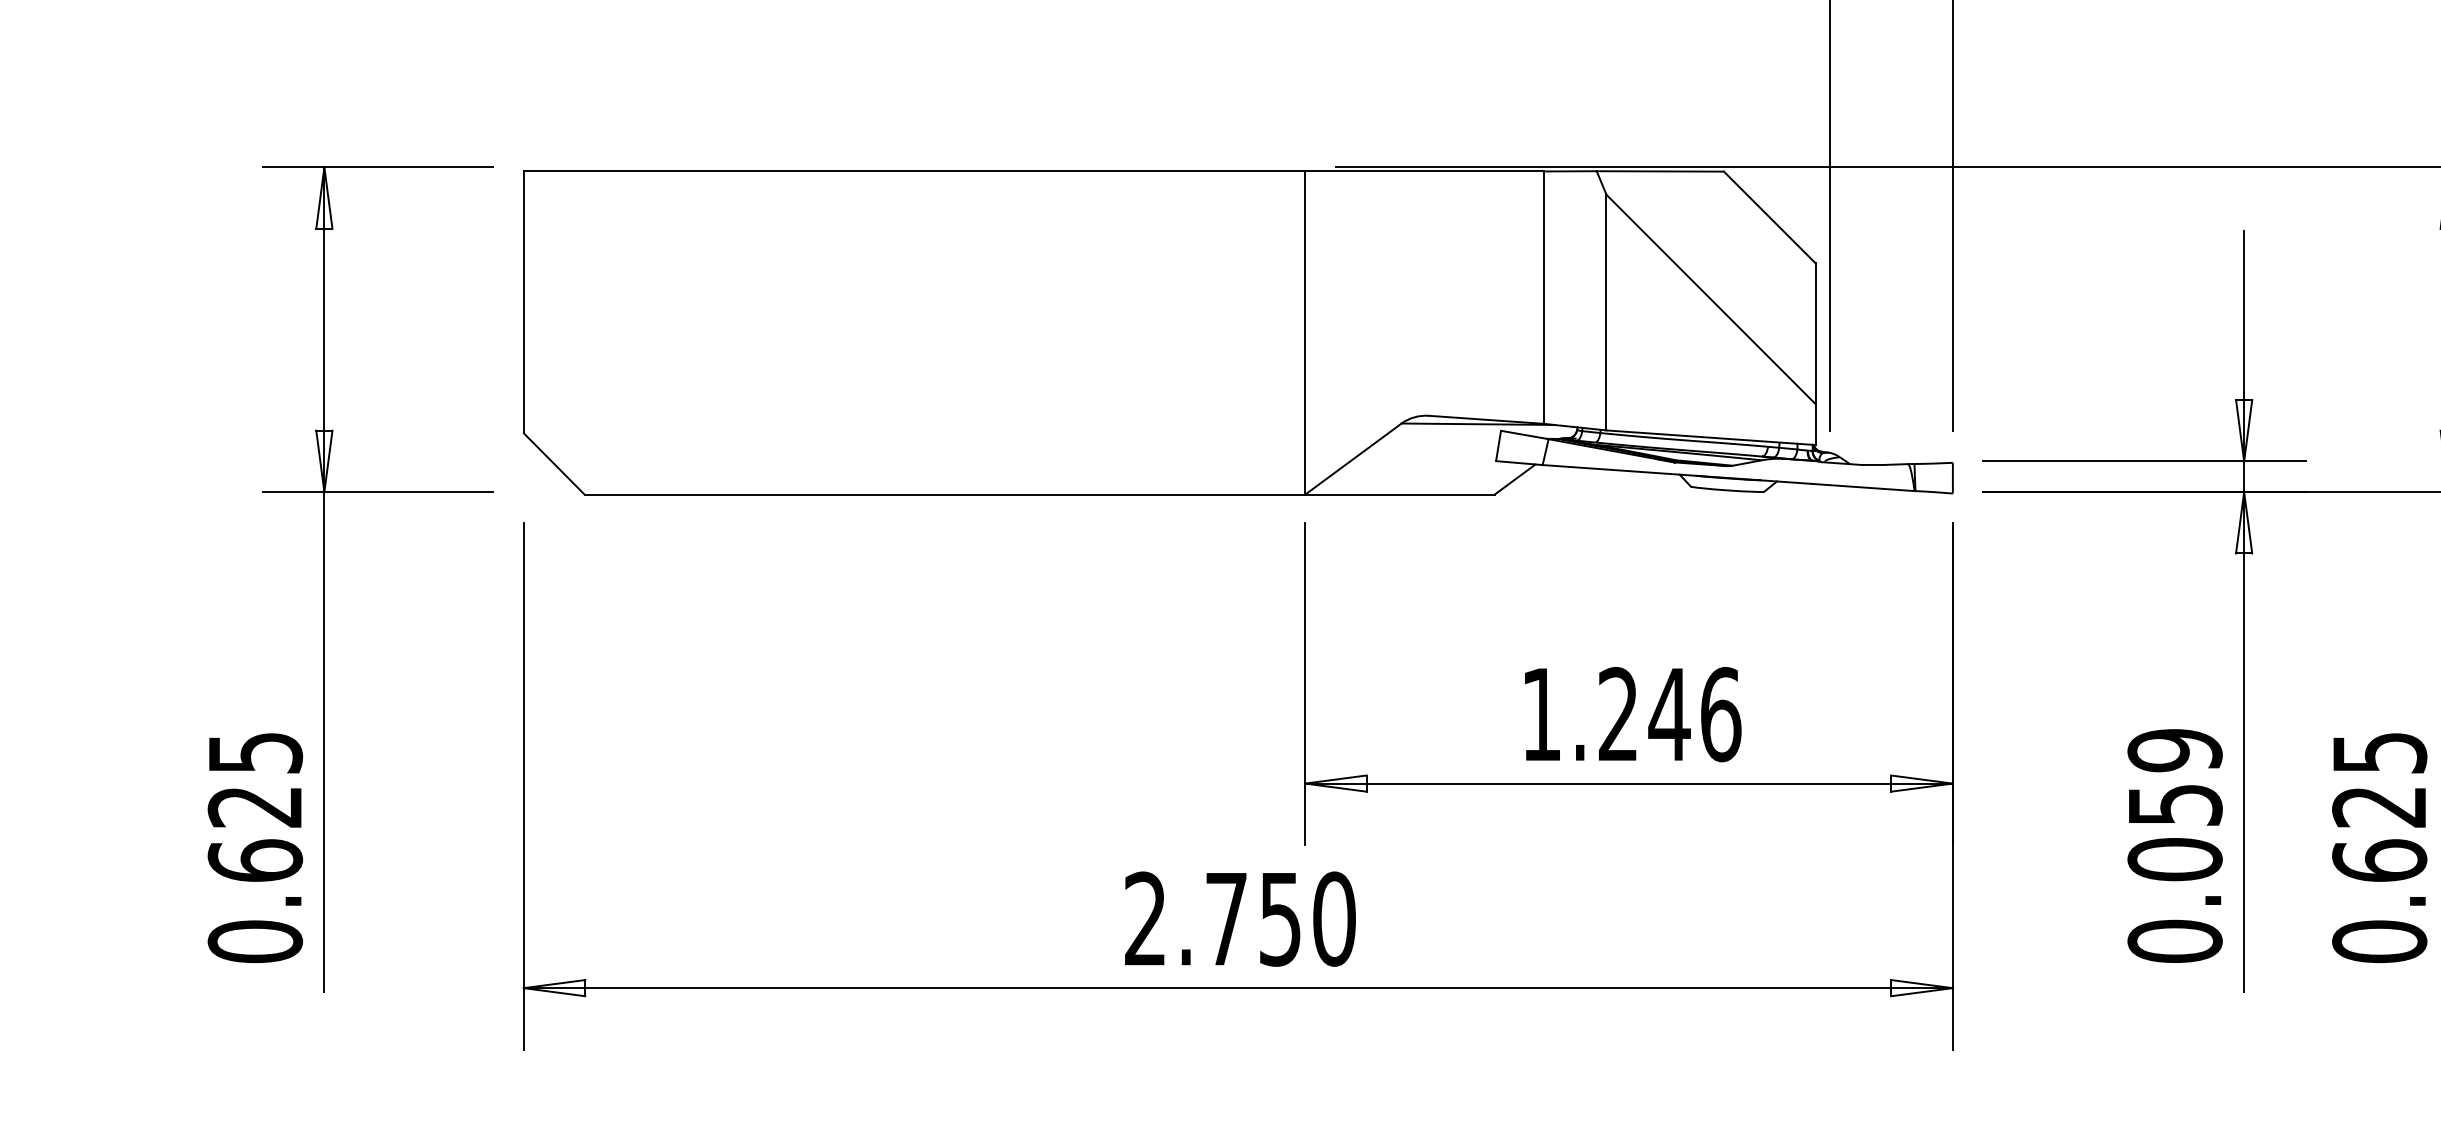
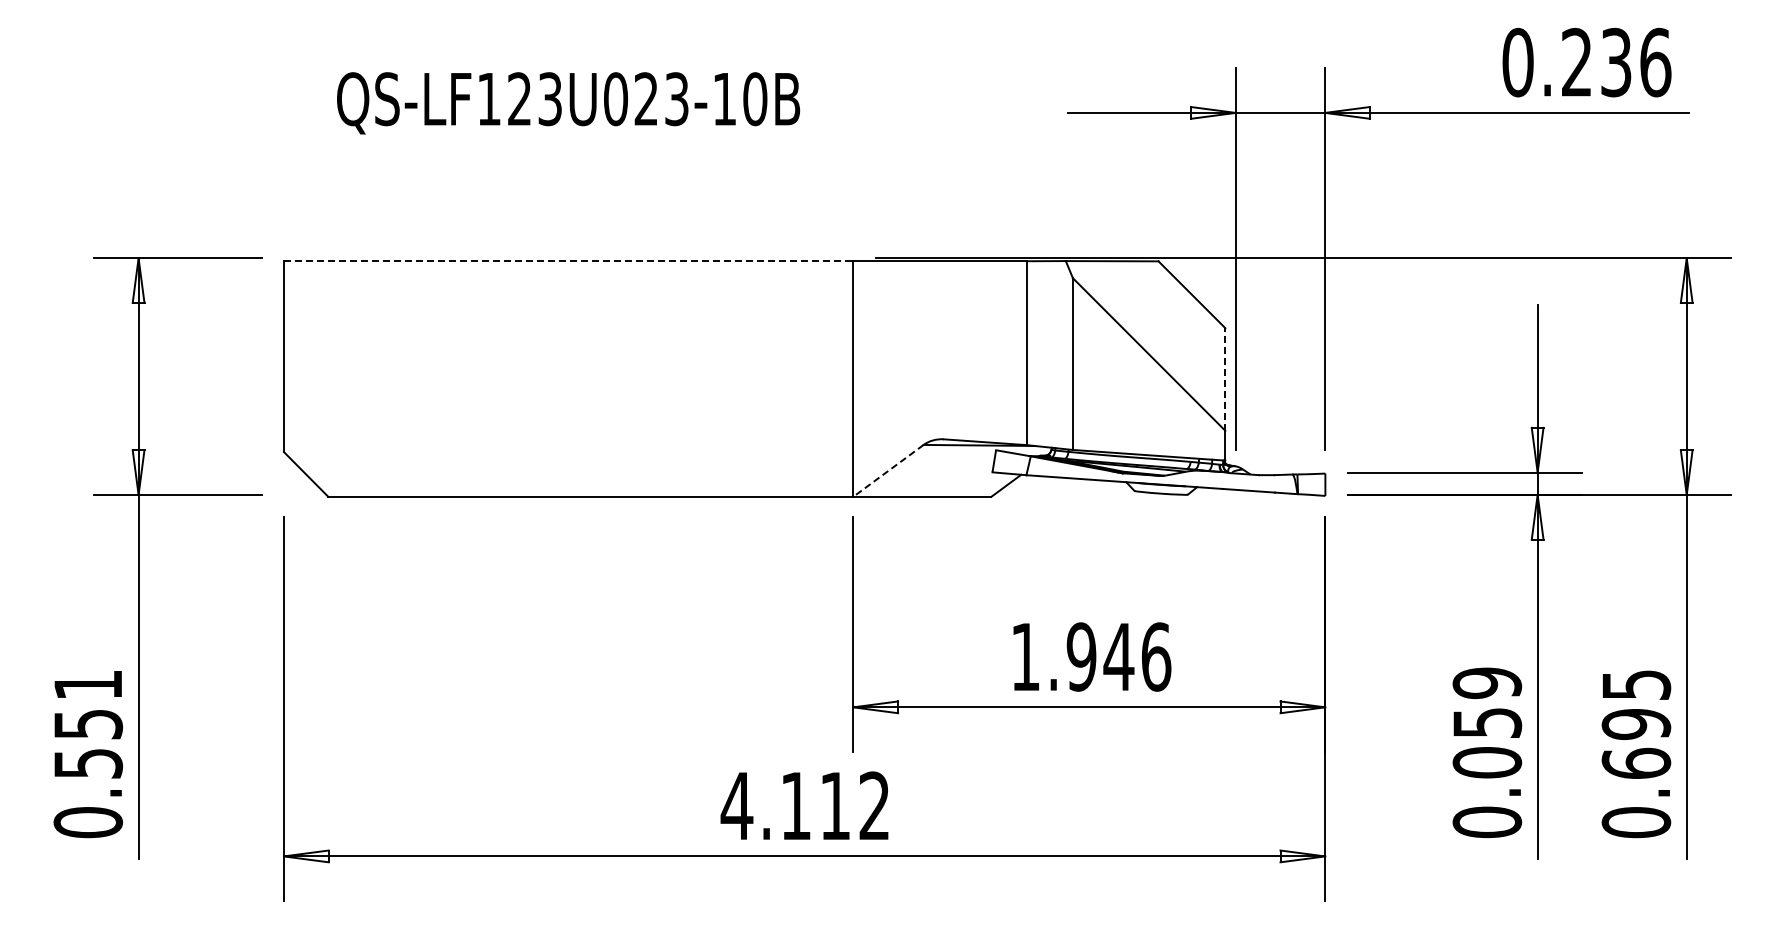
line: (914, 171) -> (568, 261), solid -> dashed
line: (1815, 332) -> (1225, 378), solid -> dashed
line: (1353, 458) -> (888, 470), solid -> dashed
text: (1618, 713) -> (1081, 656), 1.246 -> 1.946
text: (255, 807) -> (88, 724), 0.625 -> 0.551
text: (2379, 807) -> (1636, 724), 0.625 -> 0.695
text: (1239, 918) -> (805, 805), 2.750 -> 4.112

